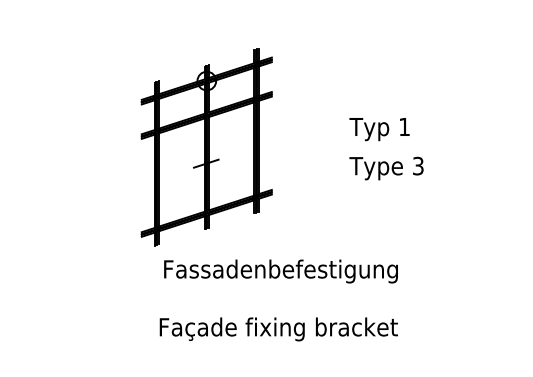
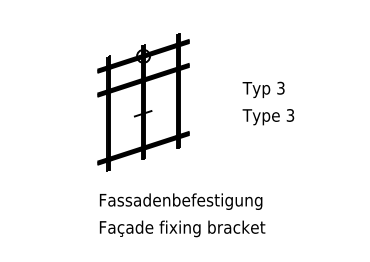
text: (403, 125) -> (280, 87), 1 -> 3
text: (280, 271) -> (180, 201), moved
text: (278, 328) -> (182, 228), moved

